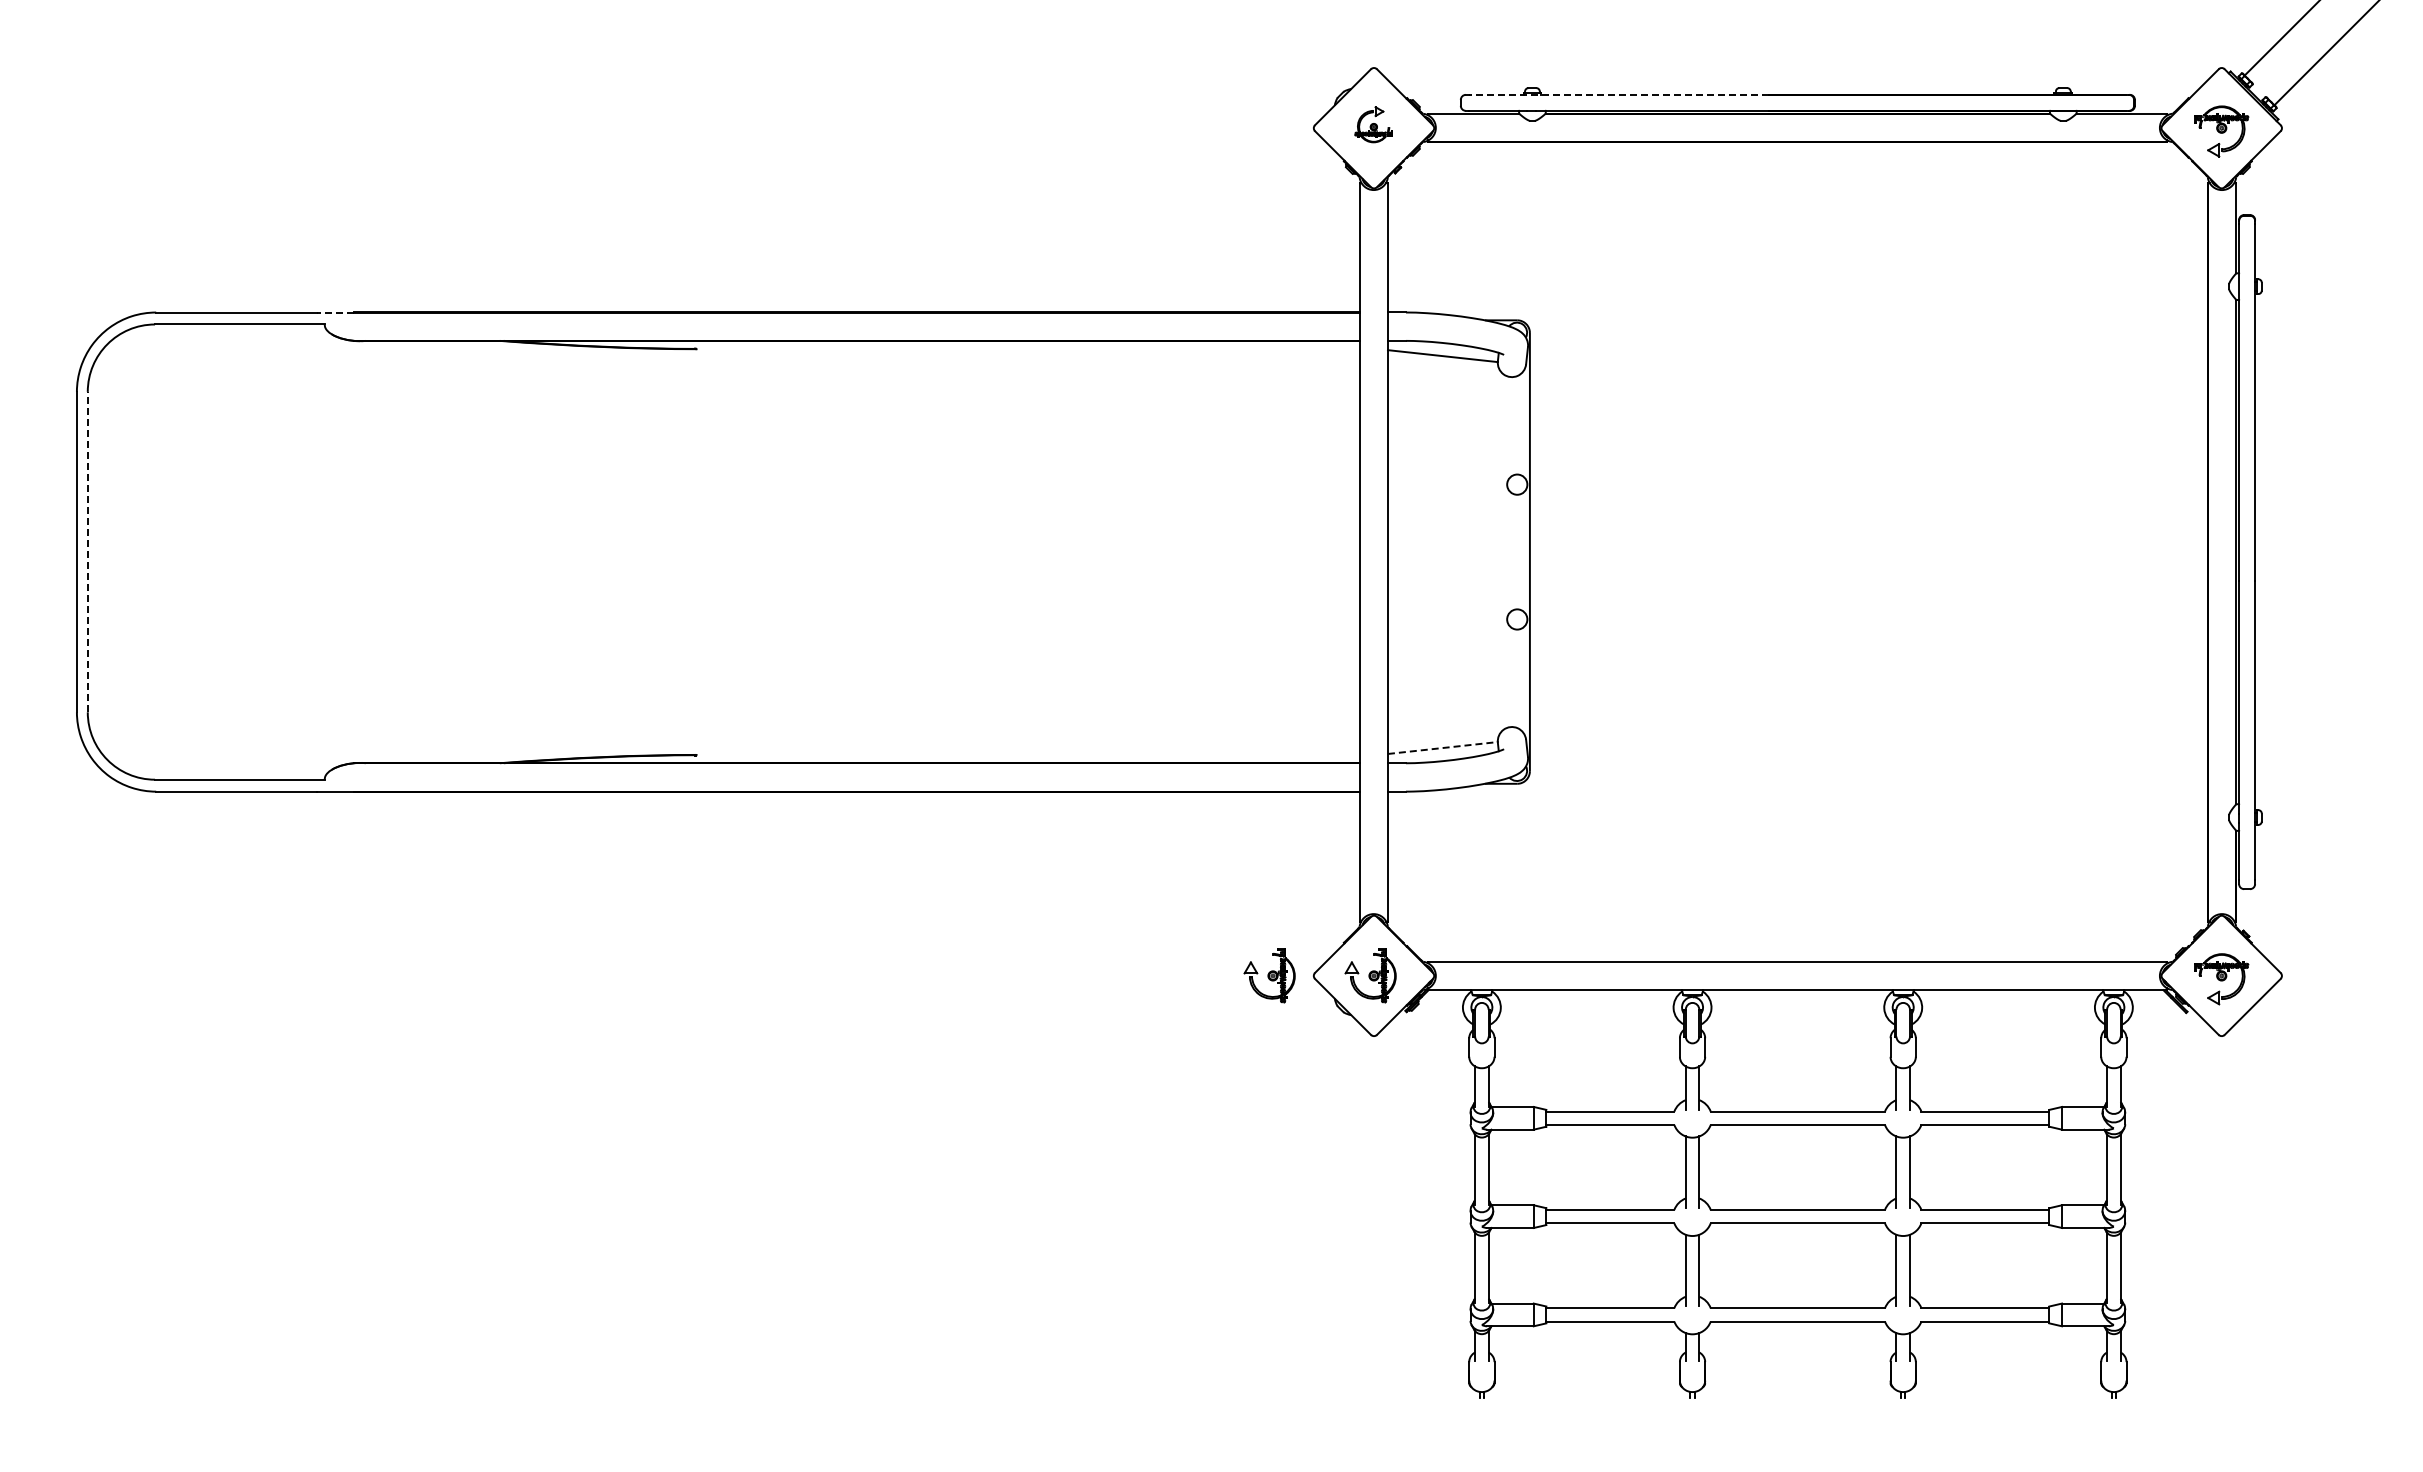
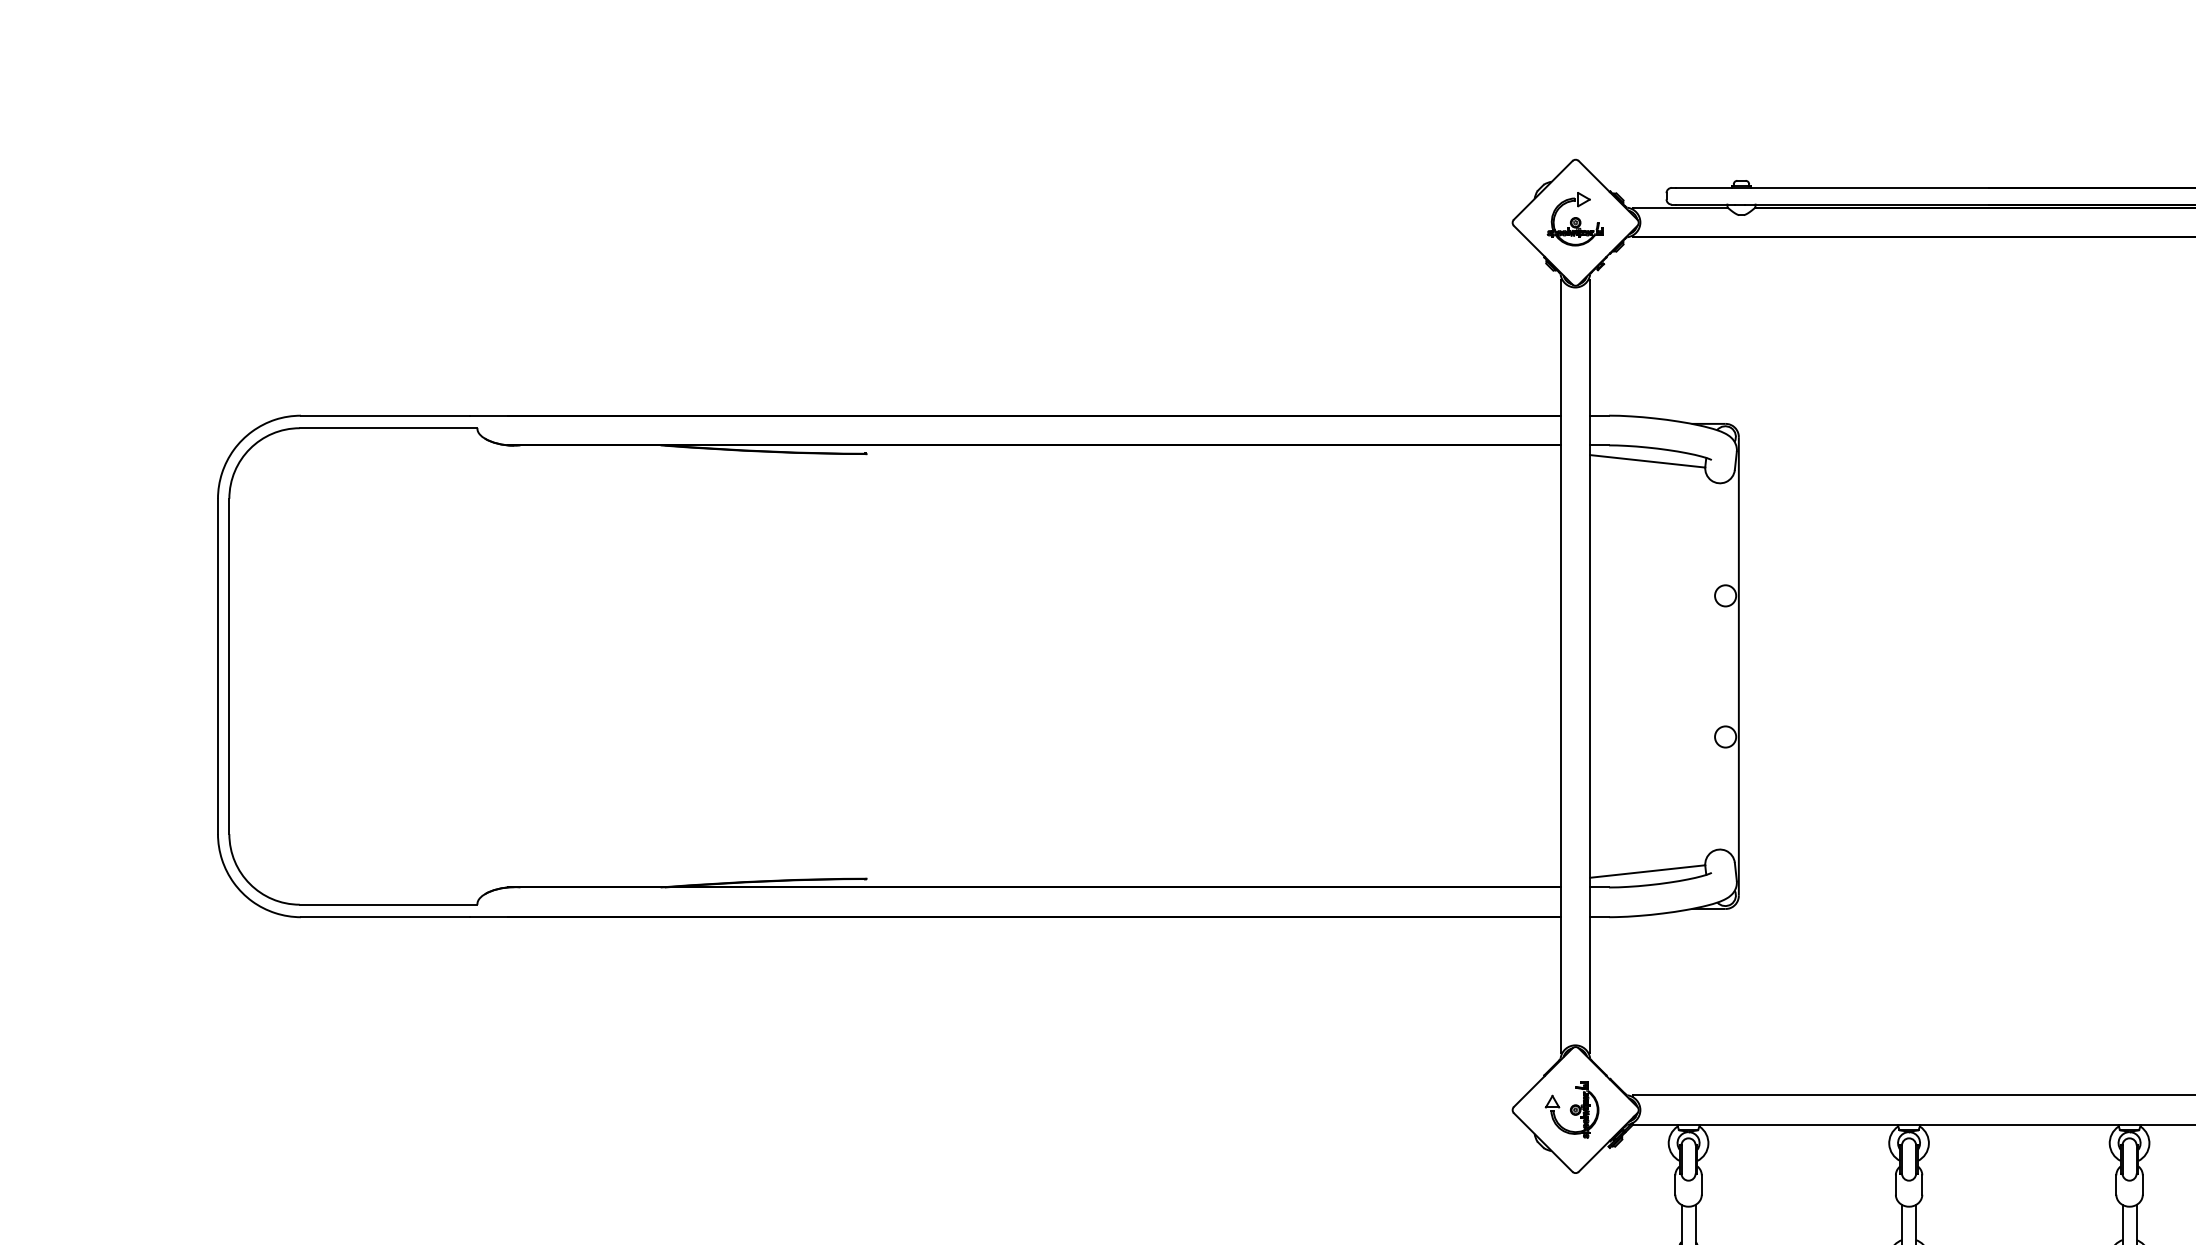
line: (1619, 94) -> (1832, 187), dashed -> solid
part: (1373, 124) -> (1575, 218), size x1.43
line: (335, 312) -> (488, 415), dashed -> solid
line: (87, 551) -> (229, 665), dashed -> solid
line: (1443, 747) -> (1648, 870), dashed -> solid
part: (1269, 975) -> (1466, 1109), removed

